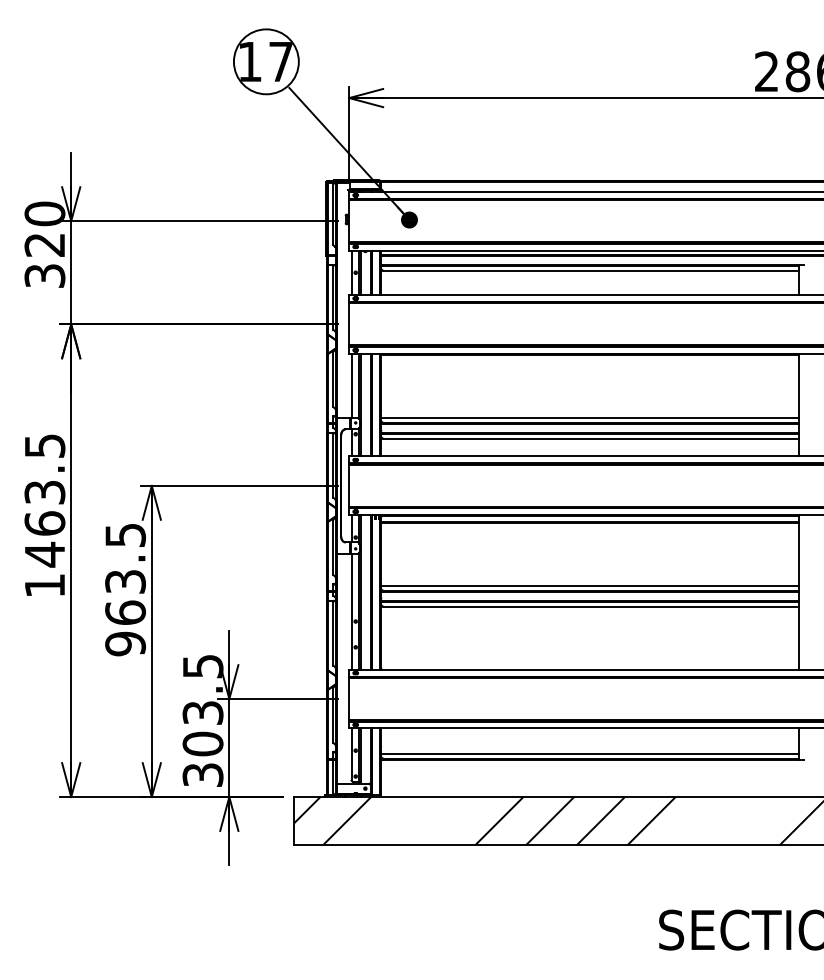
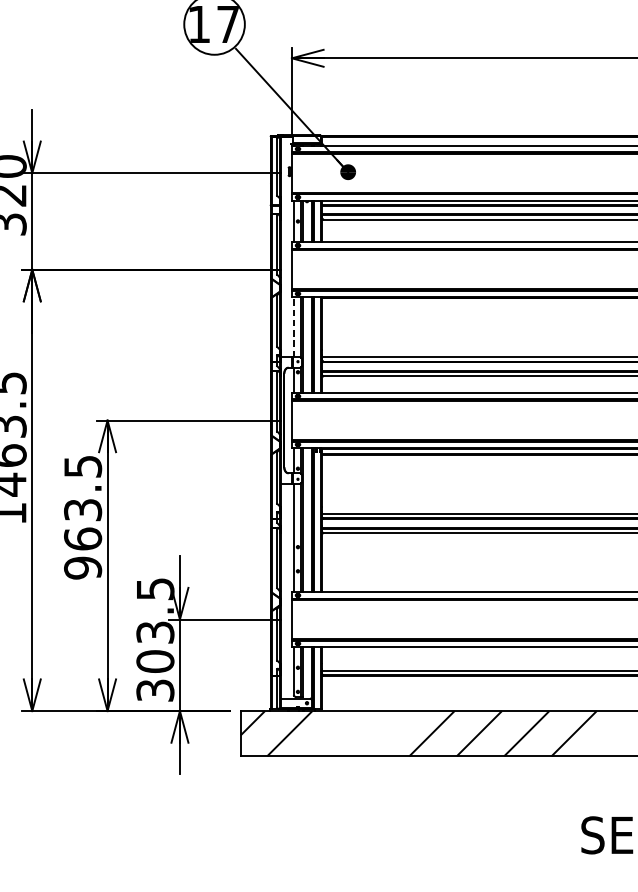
line: (351, 385) -> (294, 326), solid -> dashed

